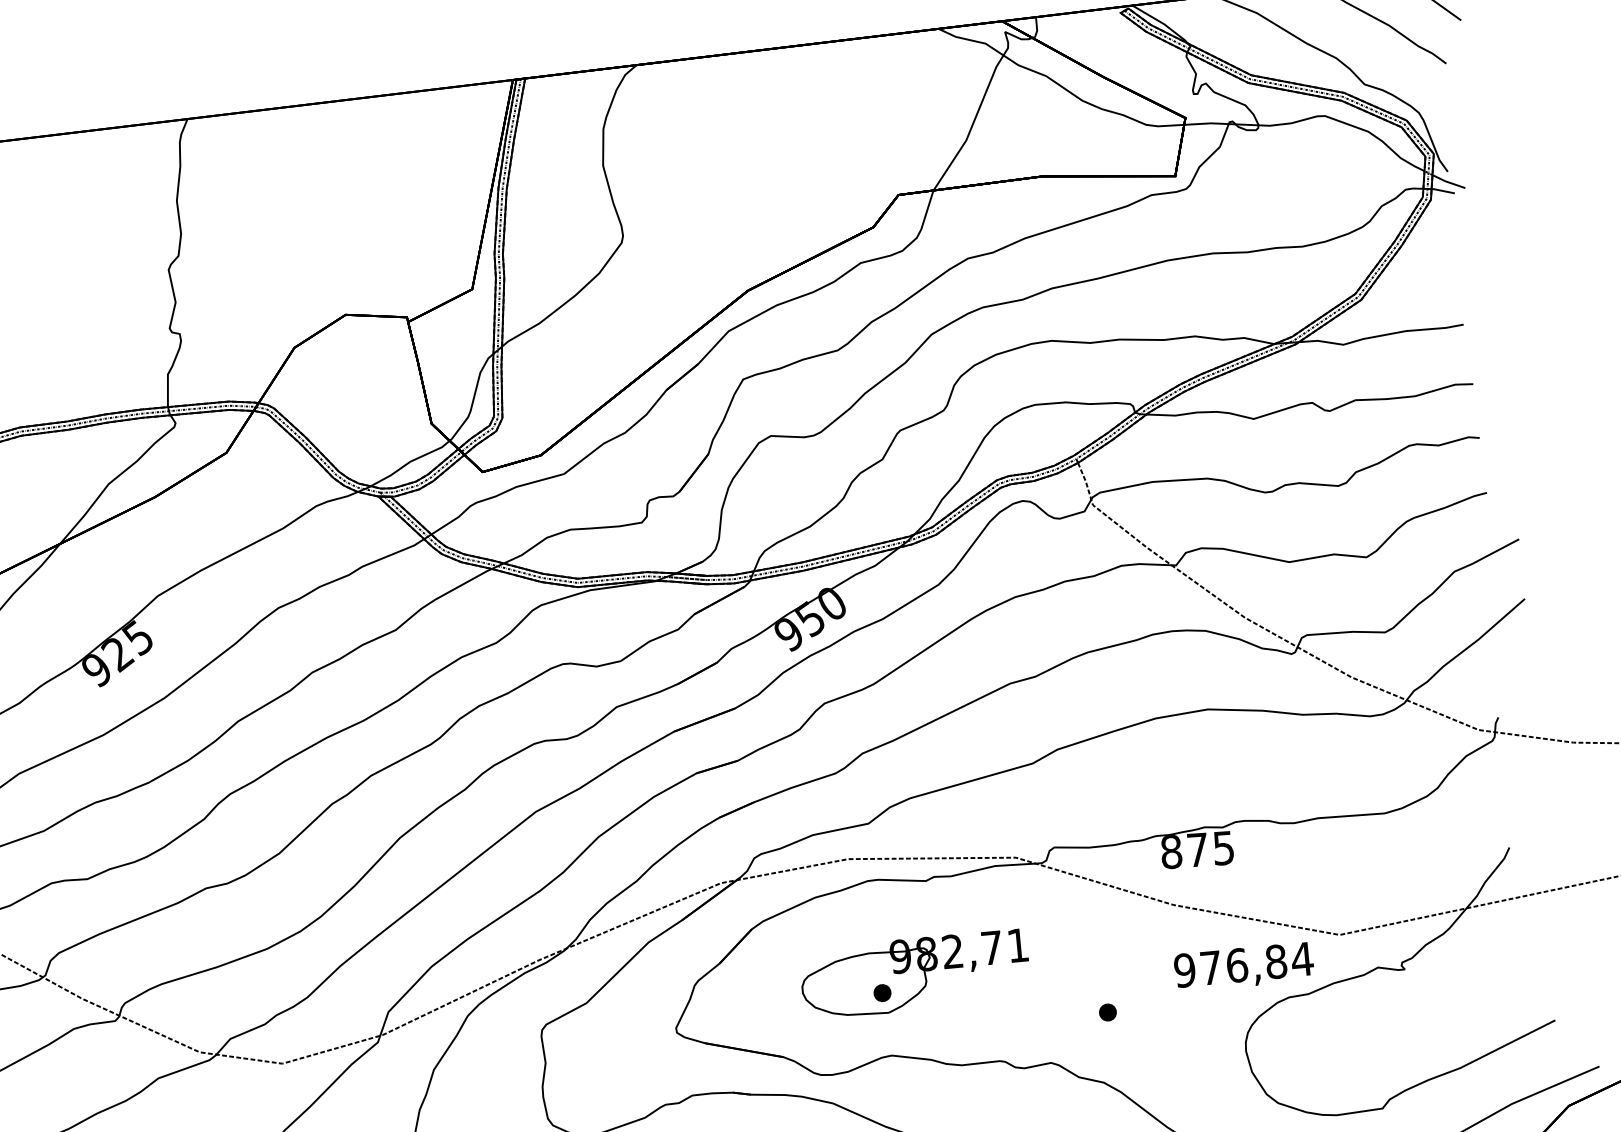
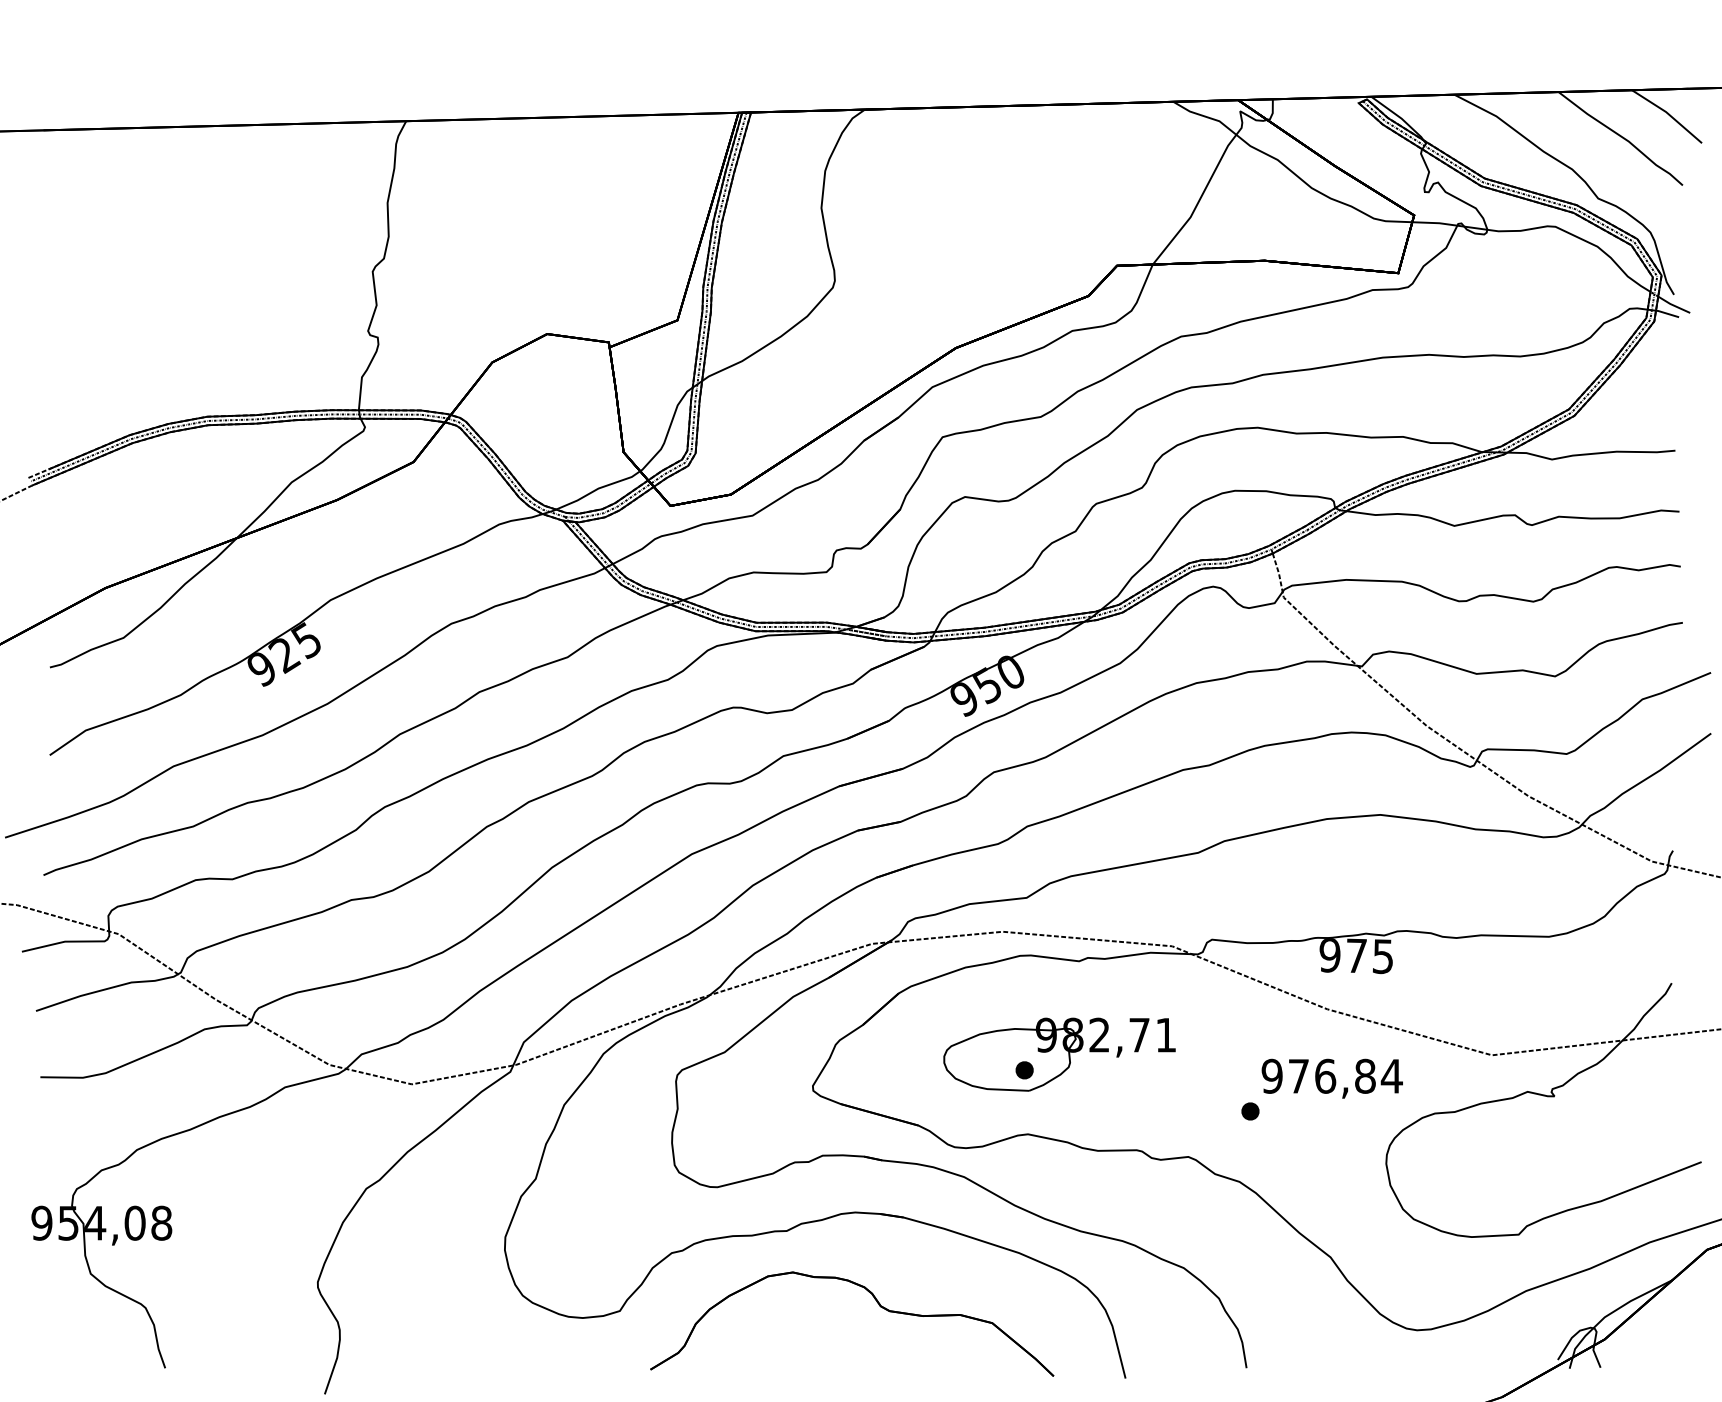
text: (1171, 852) -> (1329, 955), 875 -> 975
text: (1243, 967) -> (1331, 1078), moved

